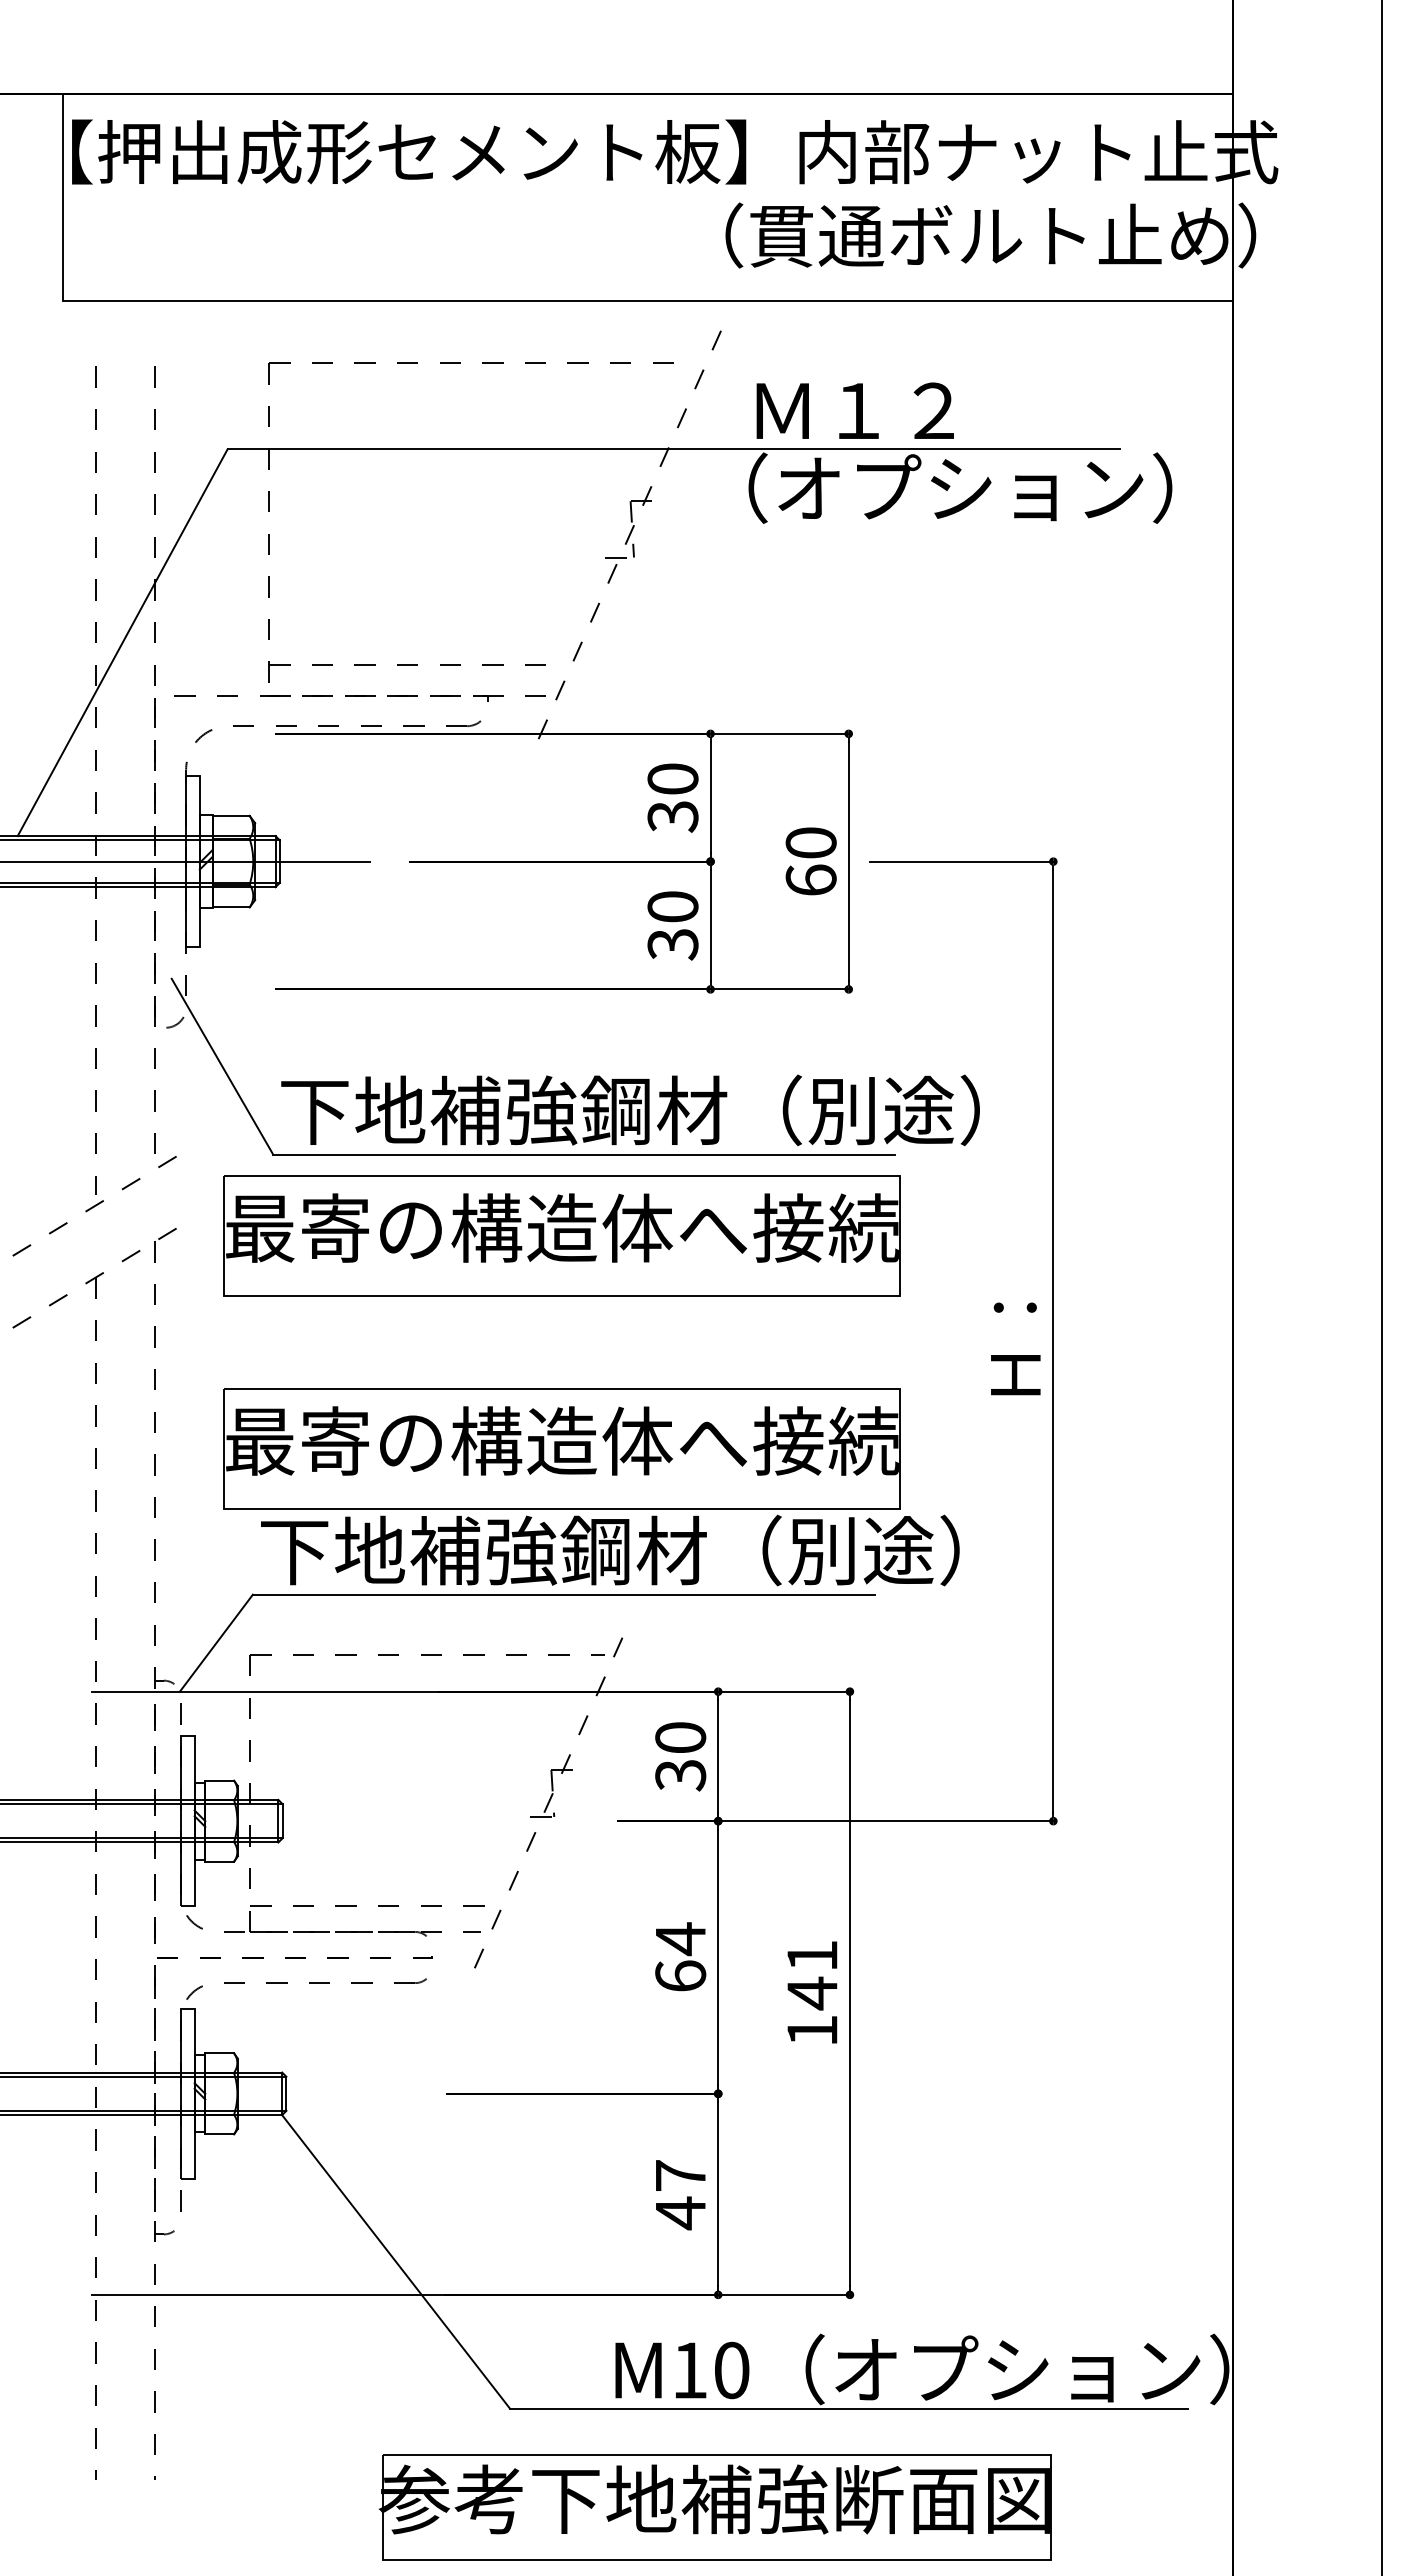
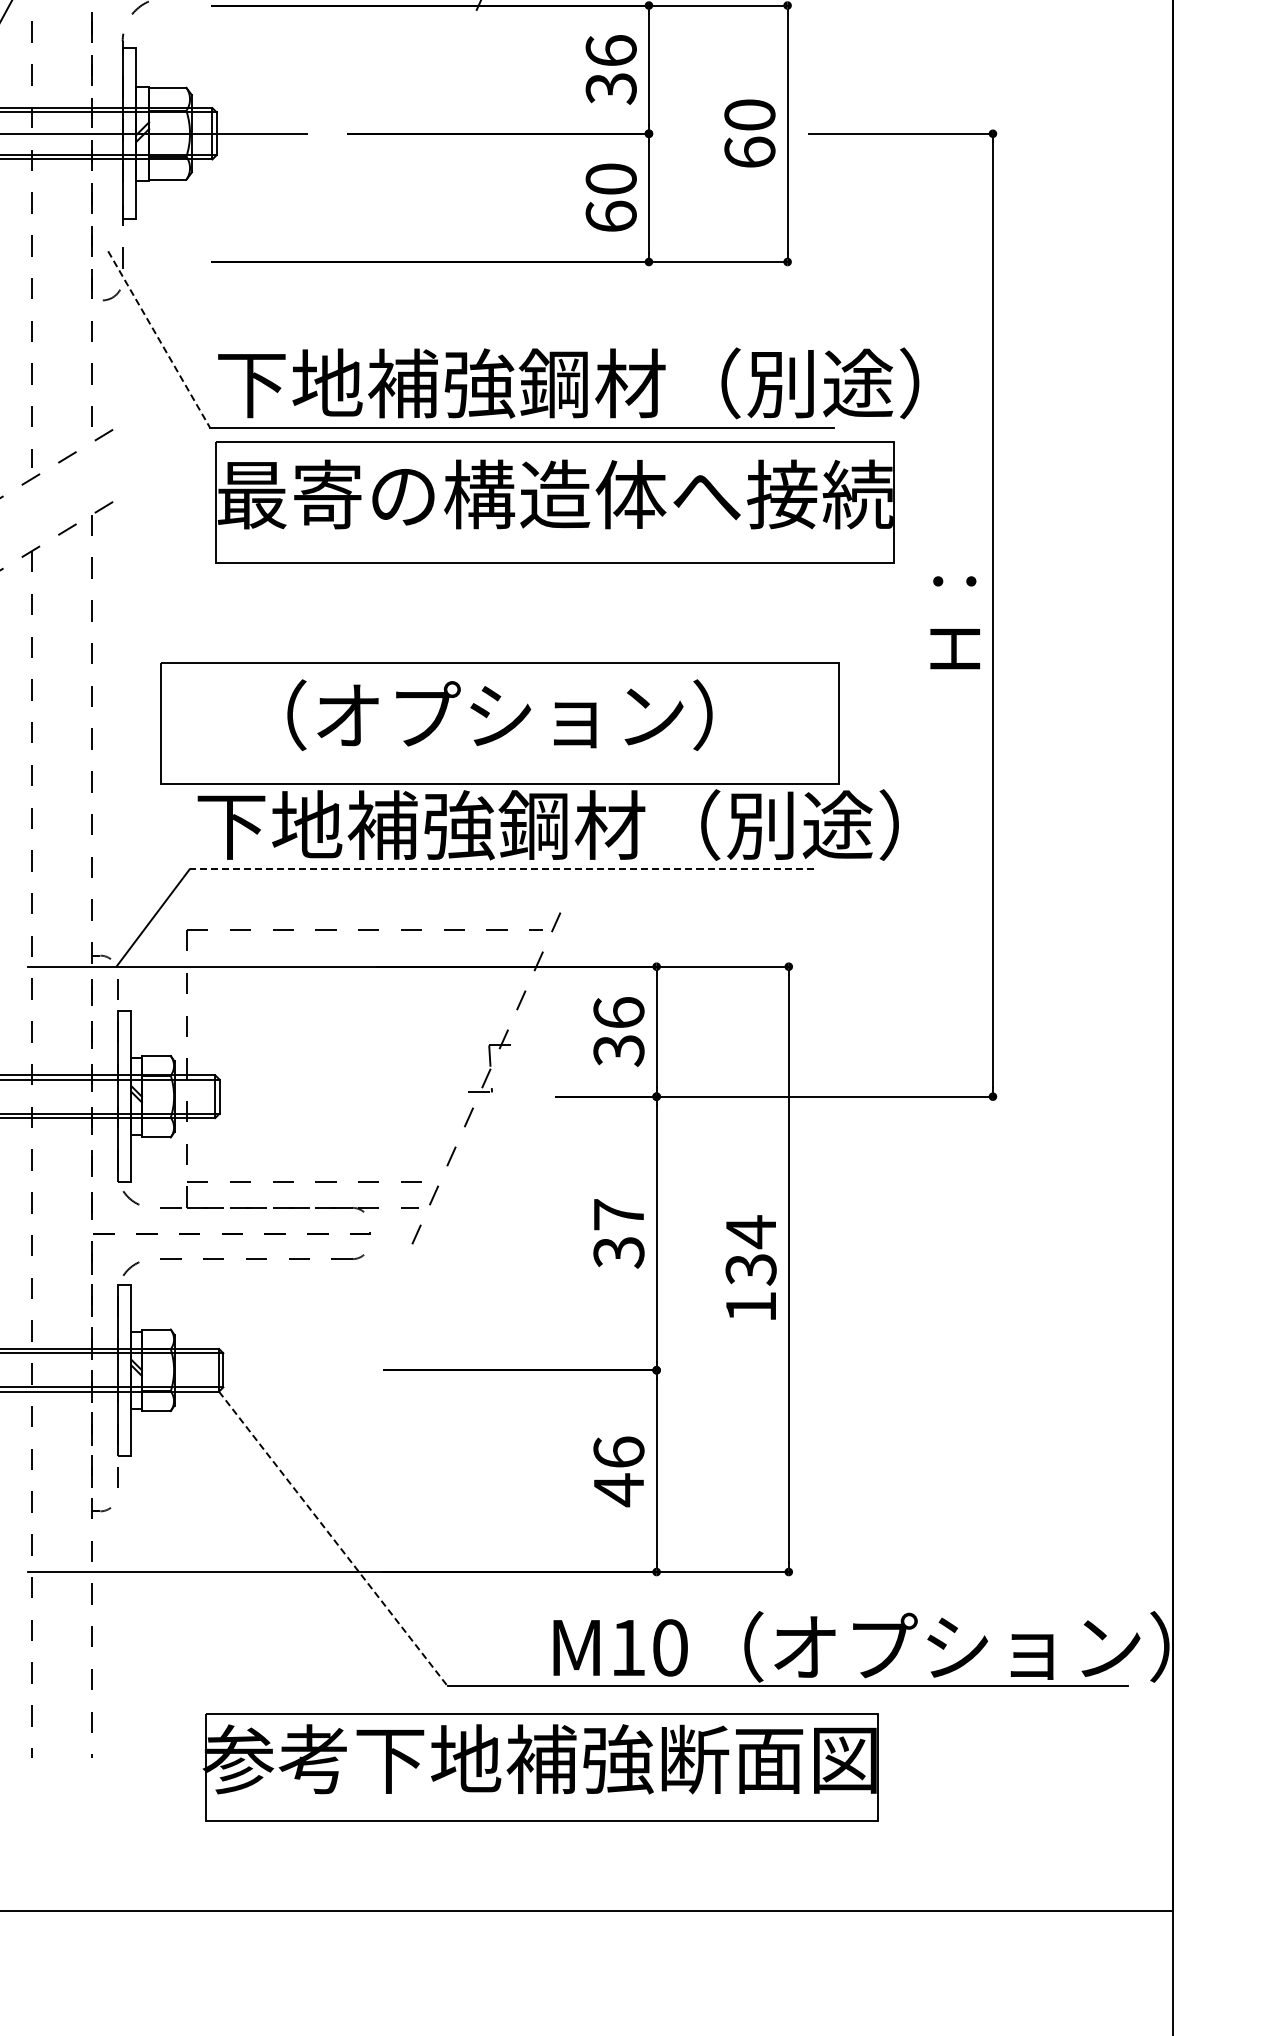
text: (672, 778) -> (610, 50), 30 -> 36
text: (672, 944) -> (610, 216), 30 -> 60
line: (222, 1067) -> (159, 340), solid -> dashed
part: (561, 1235) -> (554, 501), moved
text: (562, 1440) -> (500, 714), 最寄の構造体へ接続 -> （オプション）
line: (563, 1594) -> (501, 869), solid -> dashed
text: (680, 1736) -> (618, 1011), 30 -> 36
text: (680, 1957) -> (618, 1233), 64 -> 37
text: (811, 1974) -> (750, 1250), 141 -> 134
text: (680, 2174) -> (618, 1451), 47 -> 46
line: (396, 2261) -> (333, 1538), solid -> dashed
part: (714, 2507) -> (539, 1767), moved

